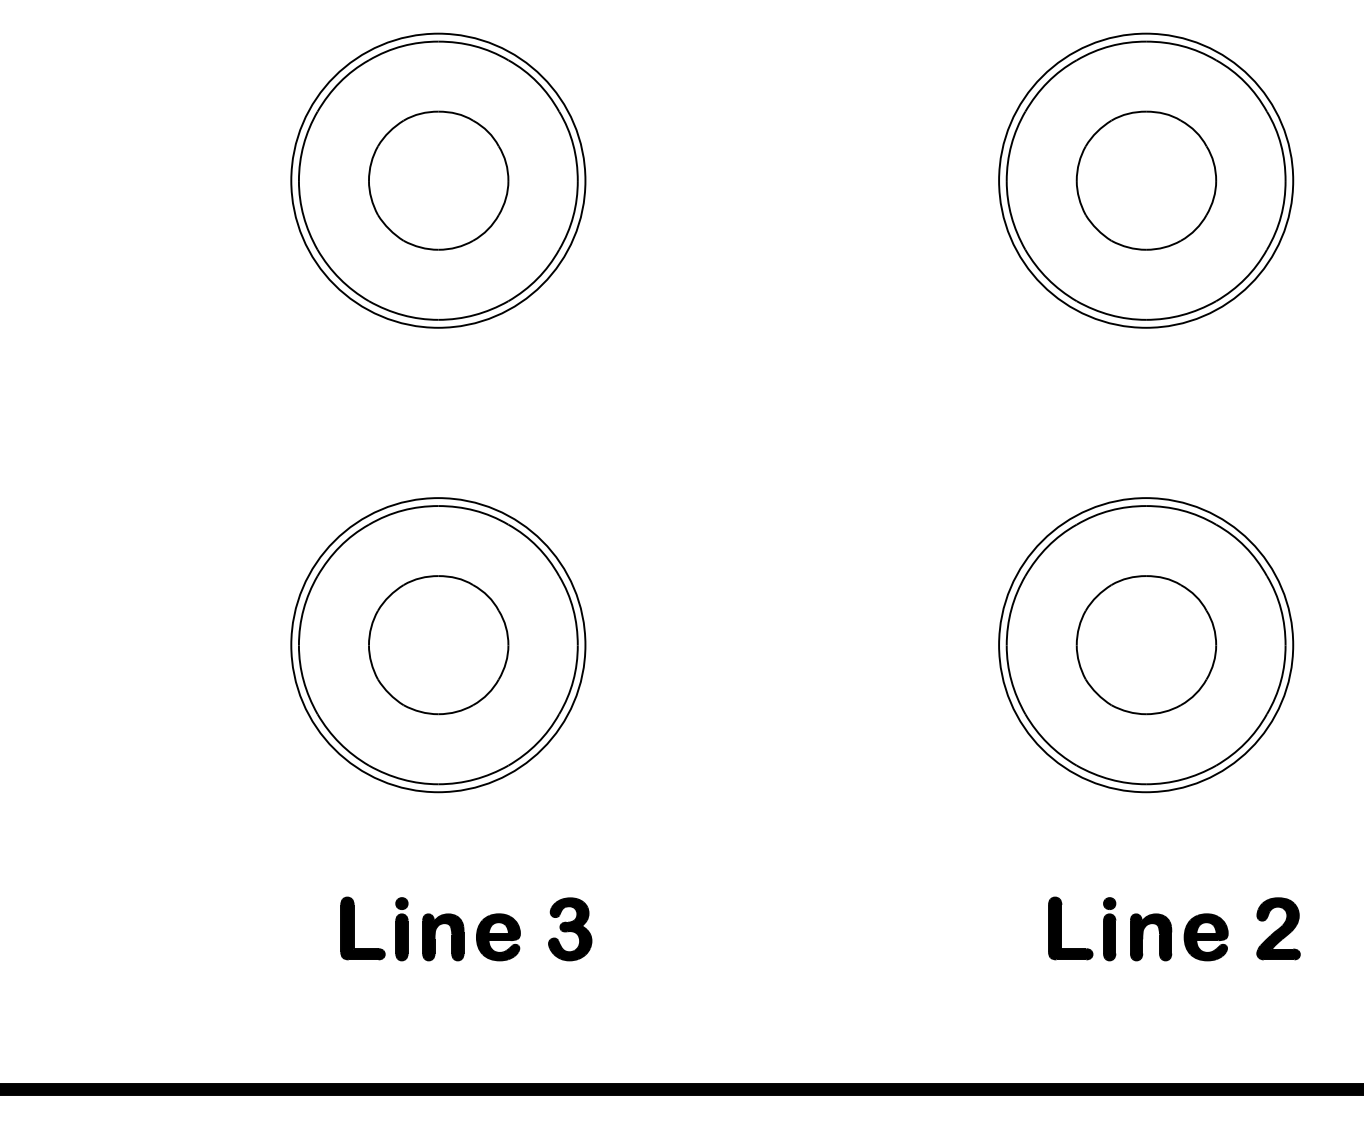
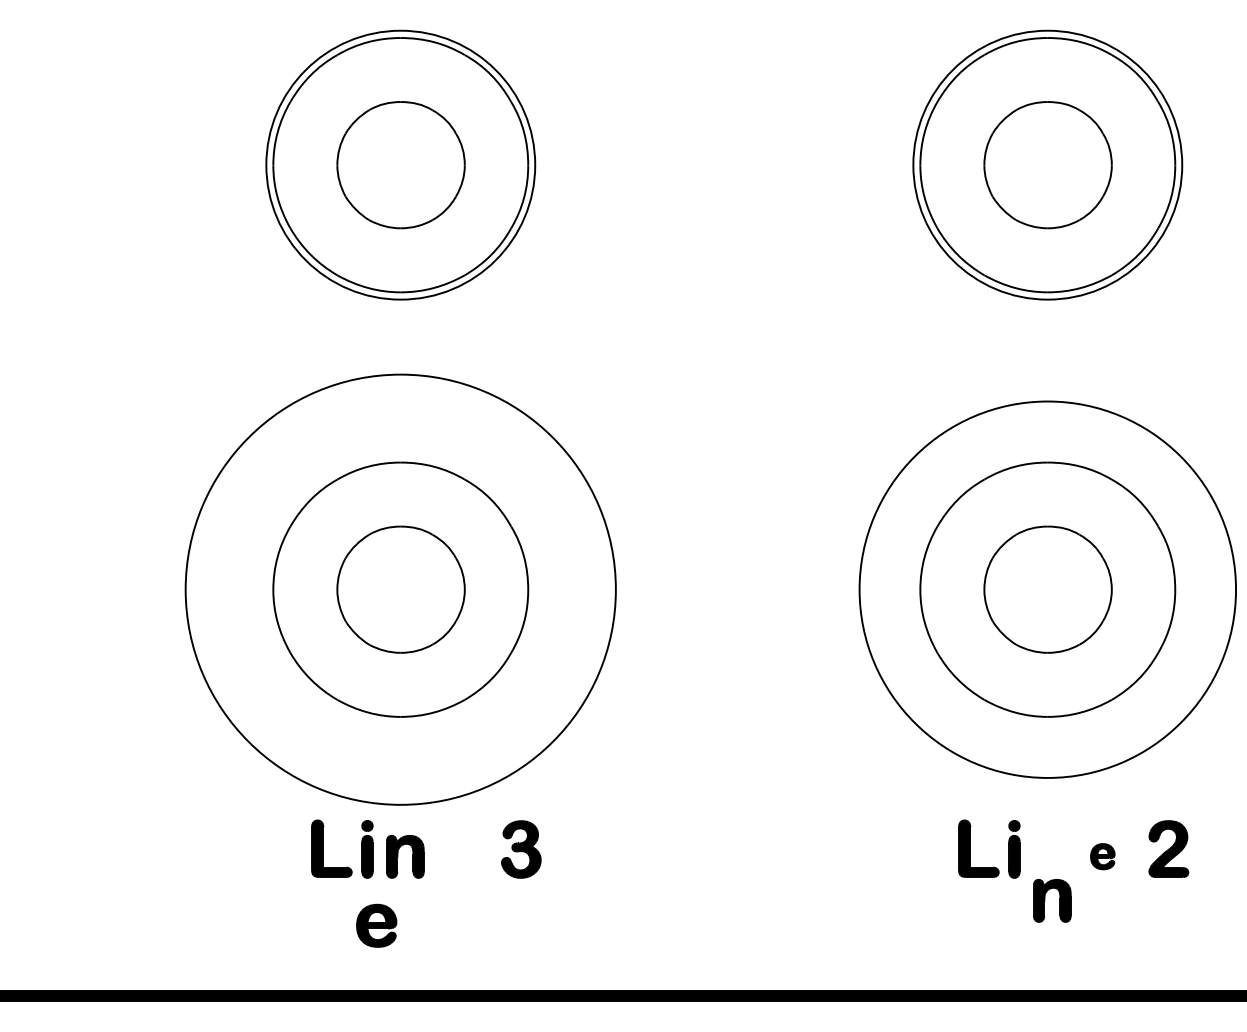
circle: (438, 644) -> (400, 589), size x1.6
circle: (1145, 644) -> (1047, 589), size x1.4
part: (498, 936) -> (376, 925), moved
part: (1143, 936) -> (1045, 900), moved
part: (1205, 936) -> (1102, 856), size x0.6

